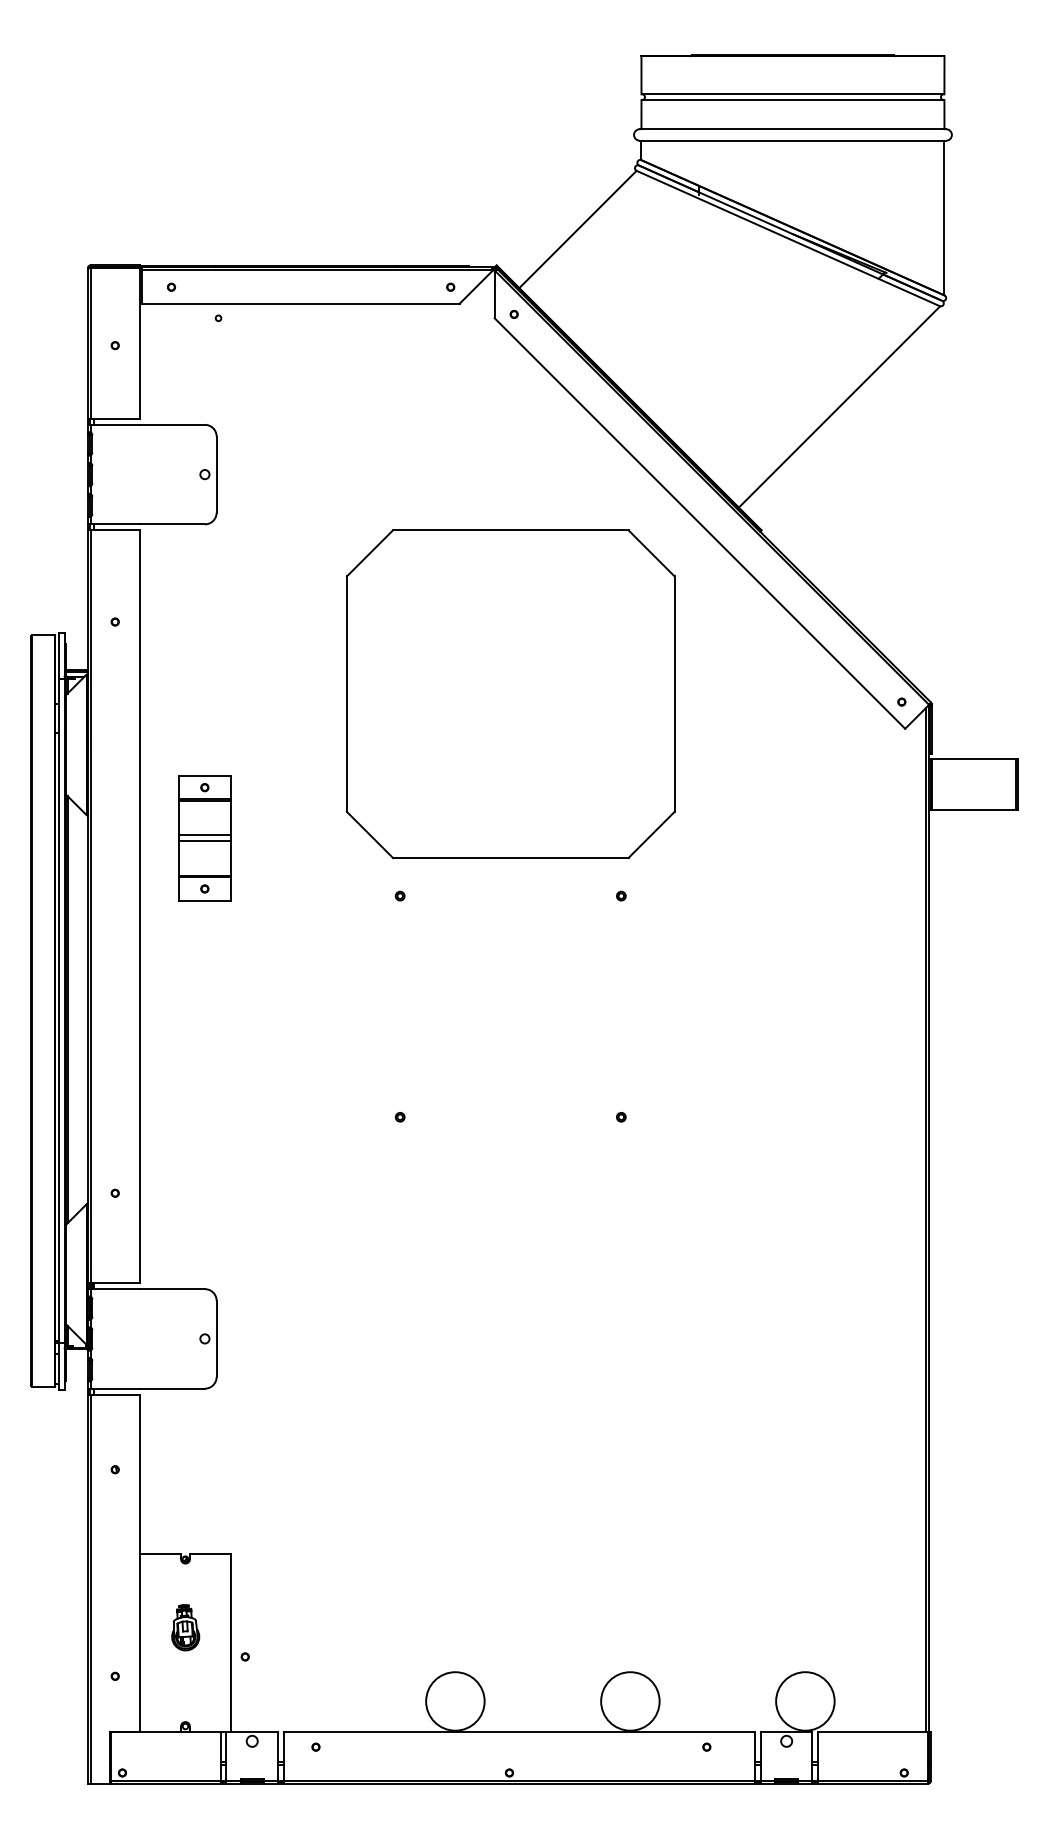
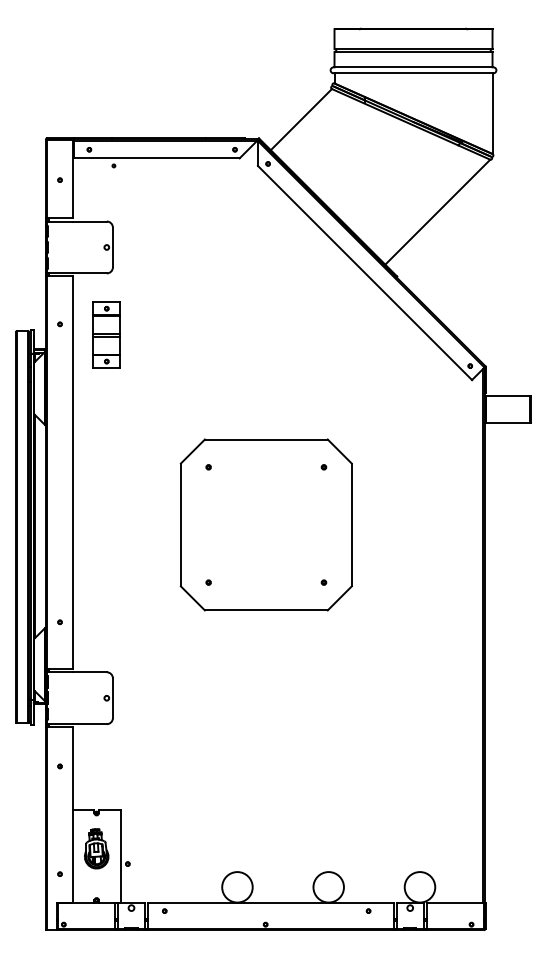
part: (509, 693) -> (265, 524), moved
part: (204, 837) -> (106, 334), moved
part: (185, 1627) -> (96, 848), size x1.67

